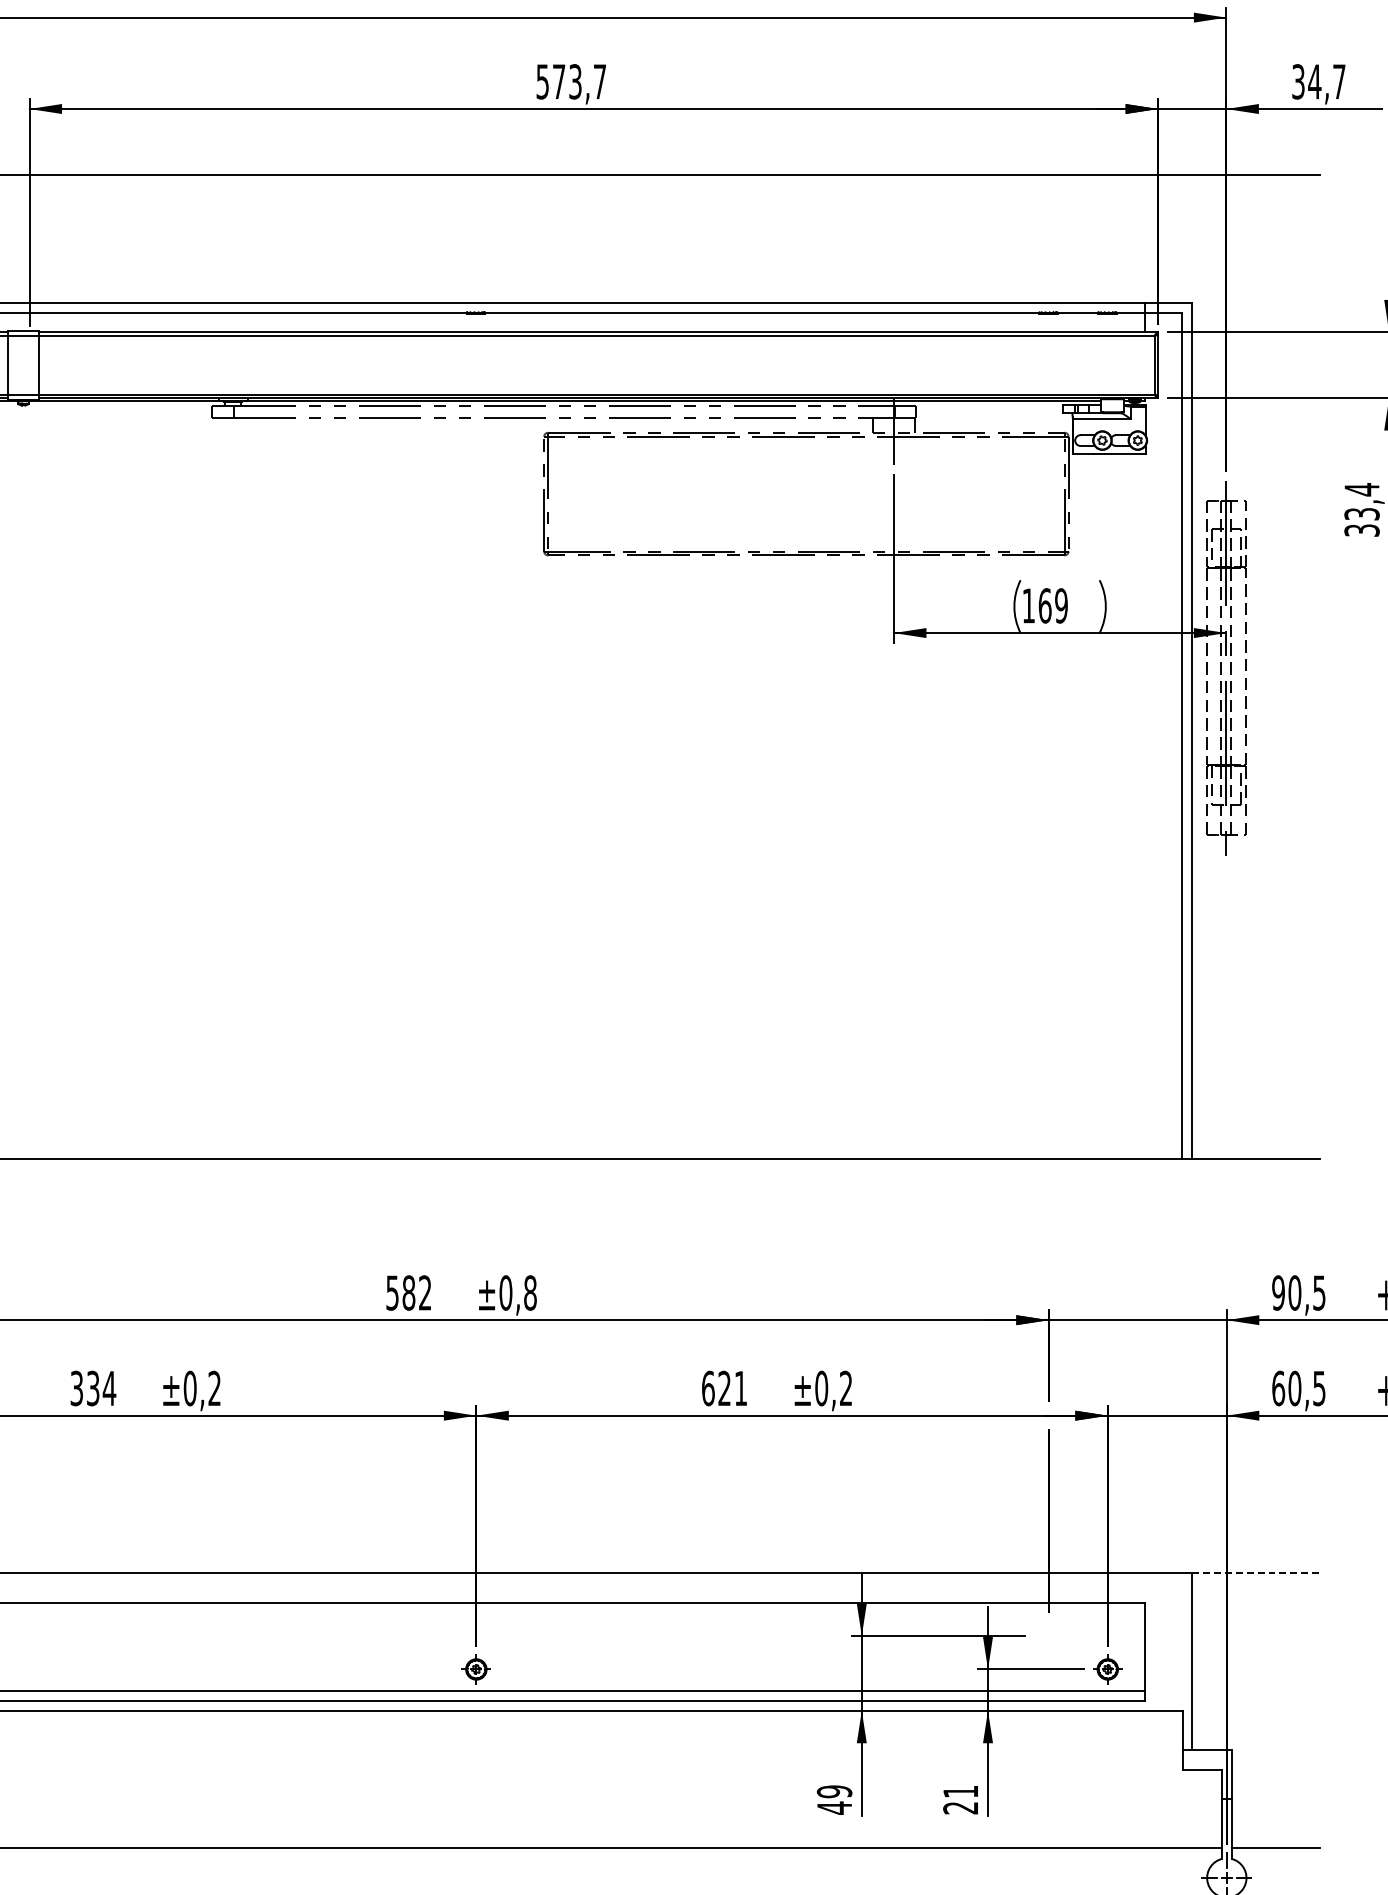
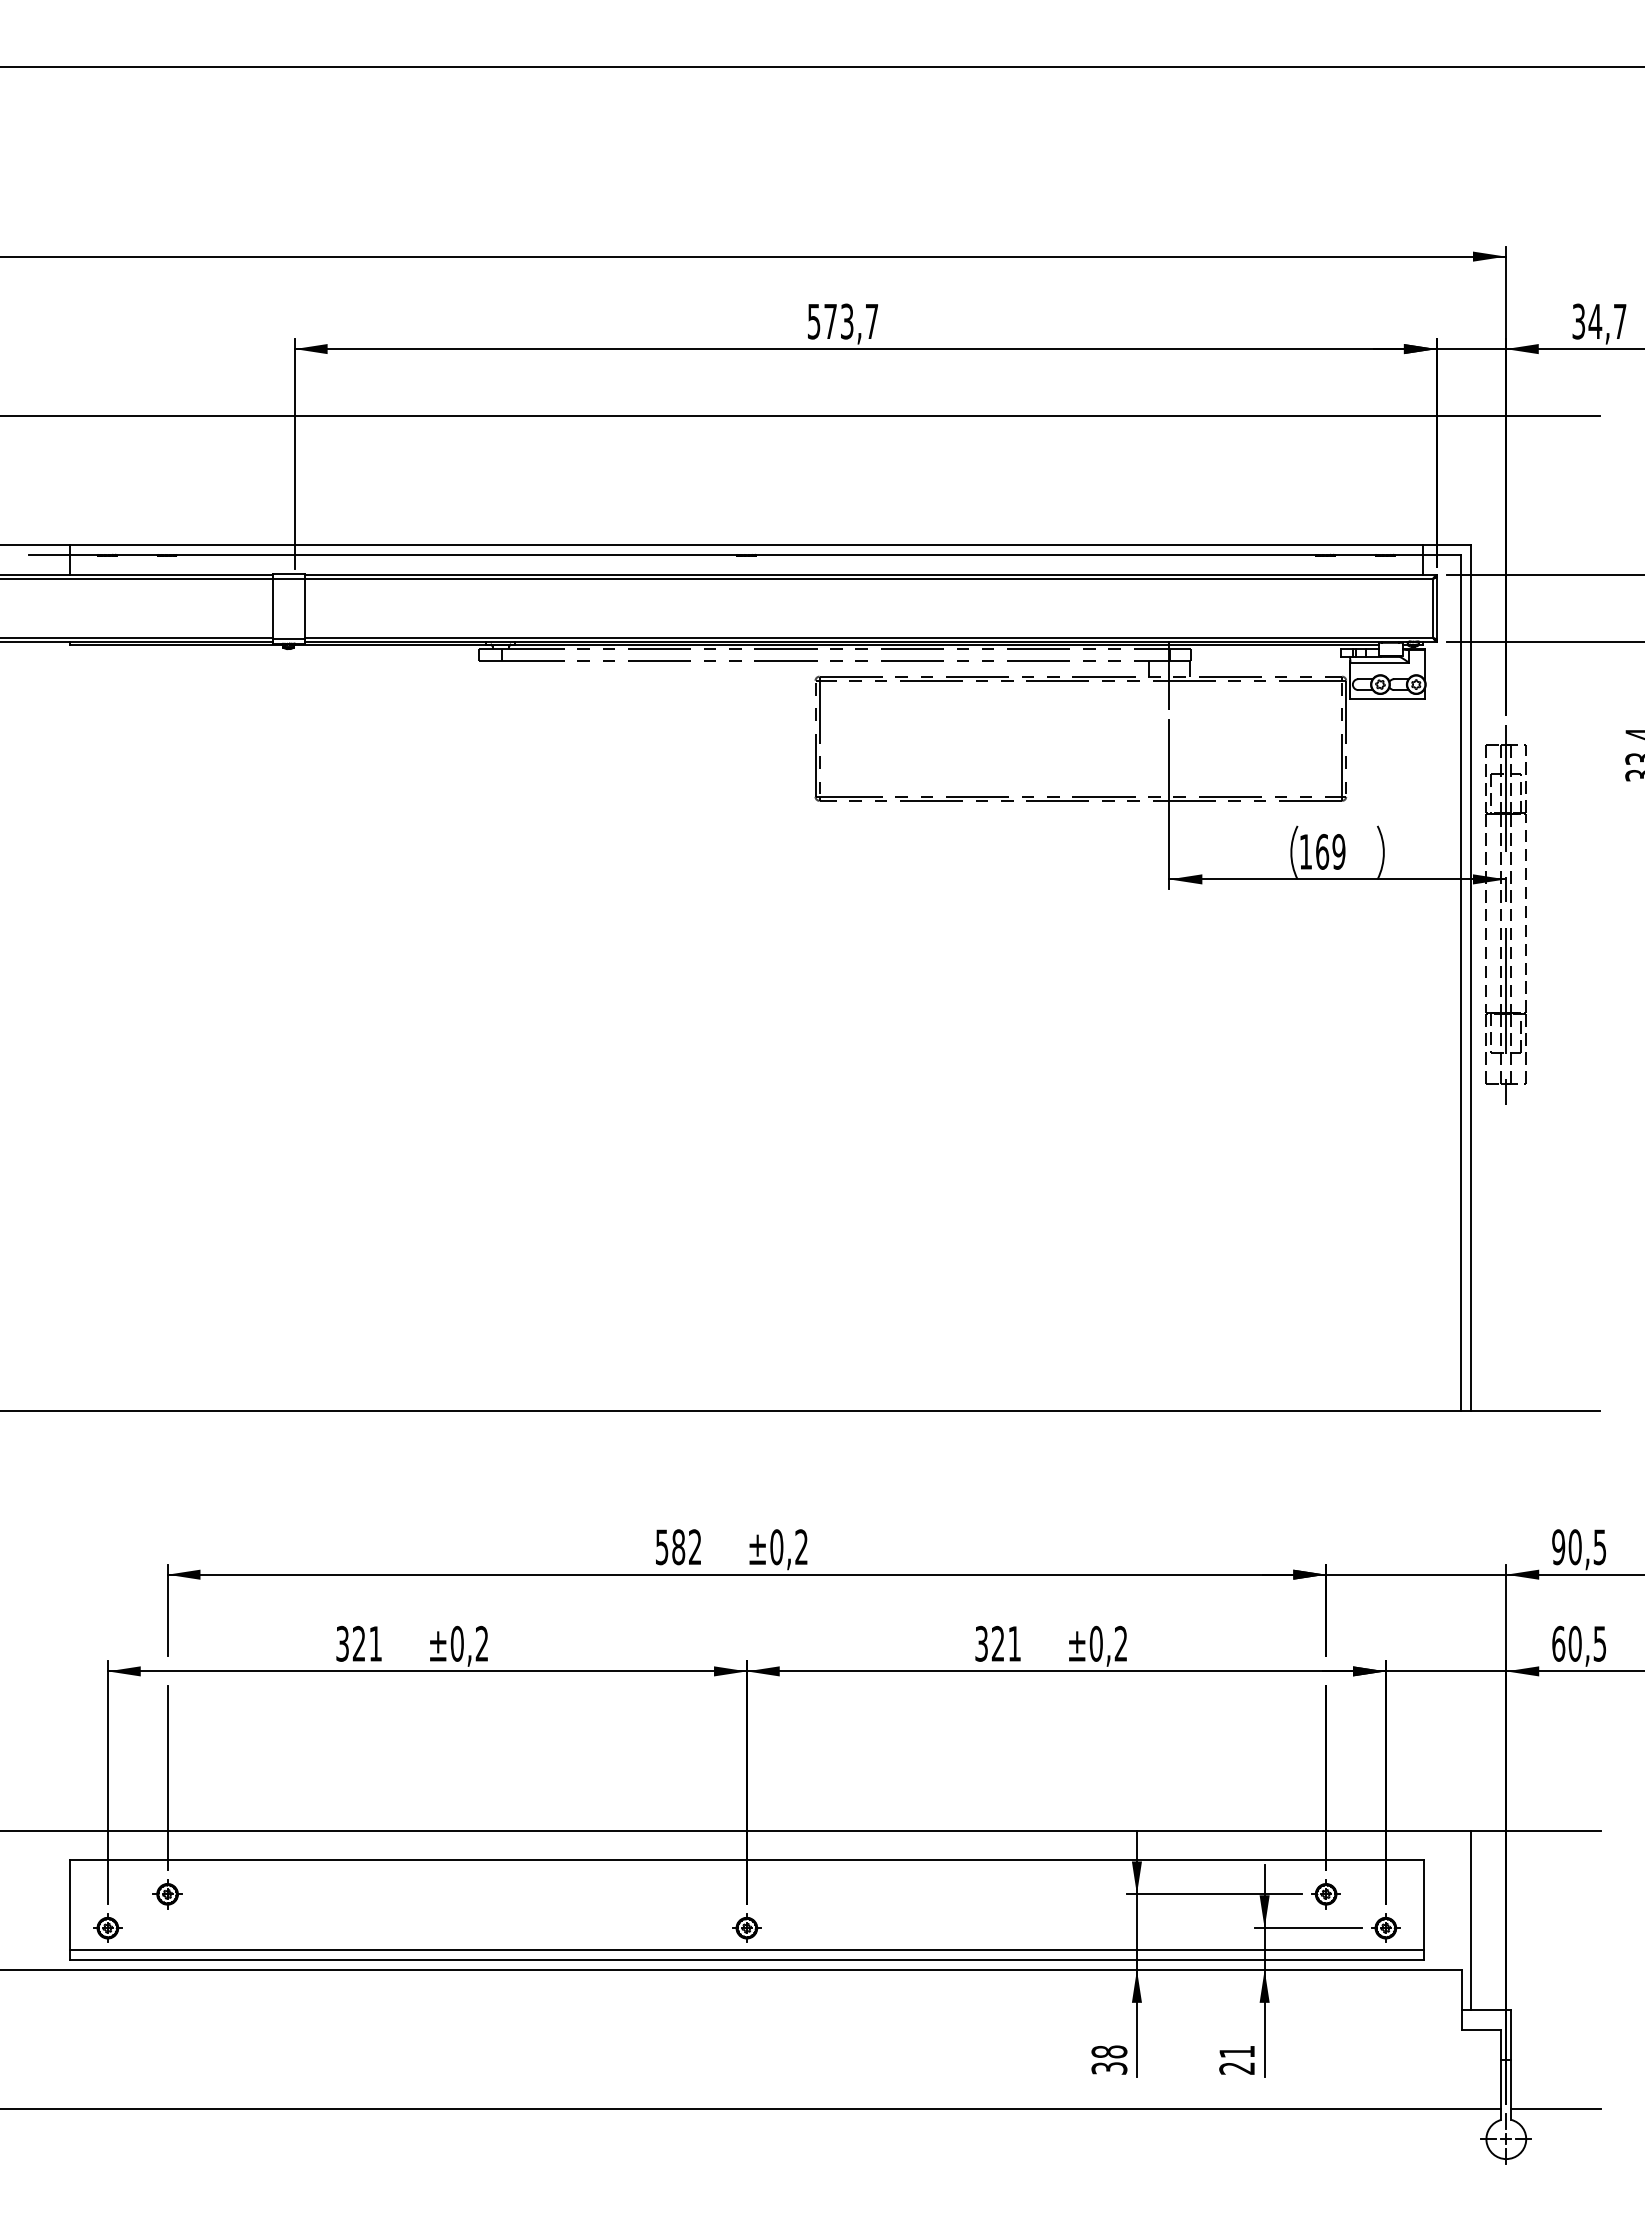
text: (530, 1293) -> (801, 1547), ±0,8 -> ±0,2
text: (101, 1388) -> (367, 1643), 334 -> 321
text: (708, 1388) -> (981, 1643), 621 -> 321
line: (1256, 1572) -> (1536, 1830), dashed -> solid
part: (1048, 1636) -> (1325, 1894), added
text: (834, 1800) -> (1109, 2060), 49 -> 38

